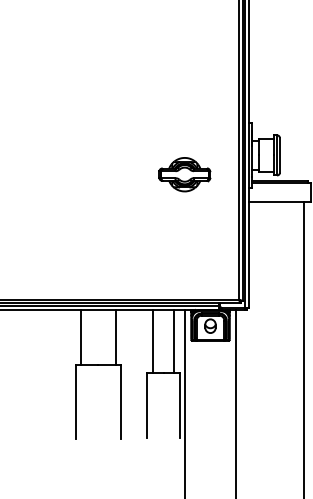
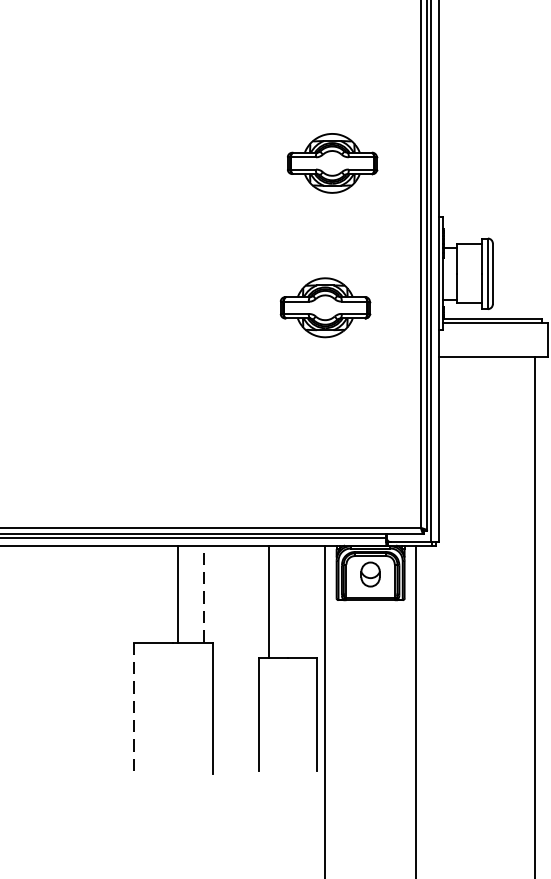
part: (188, 92) -> (331, 163), added
line: (81, 336) -> (178, 592), moved
line: (115, 337) -> (203, 594), solid -> dashed
line: (174, 341) -> (307, 601), removed
line: (75, 402) -> (132, 708), solid -> dashed

